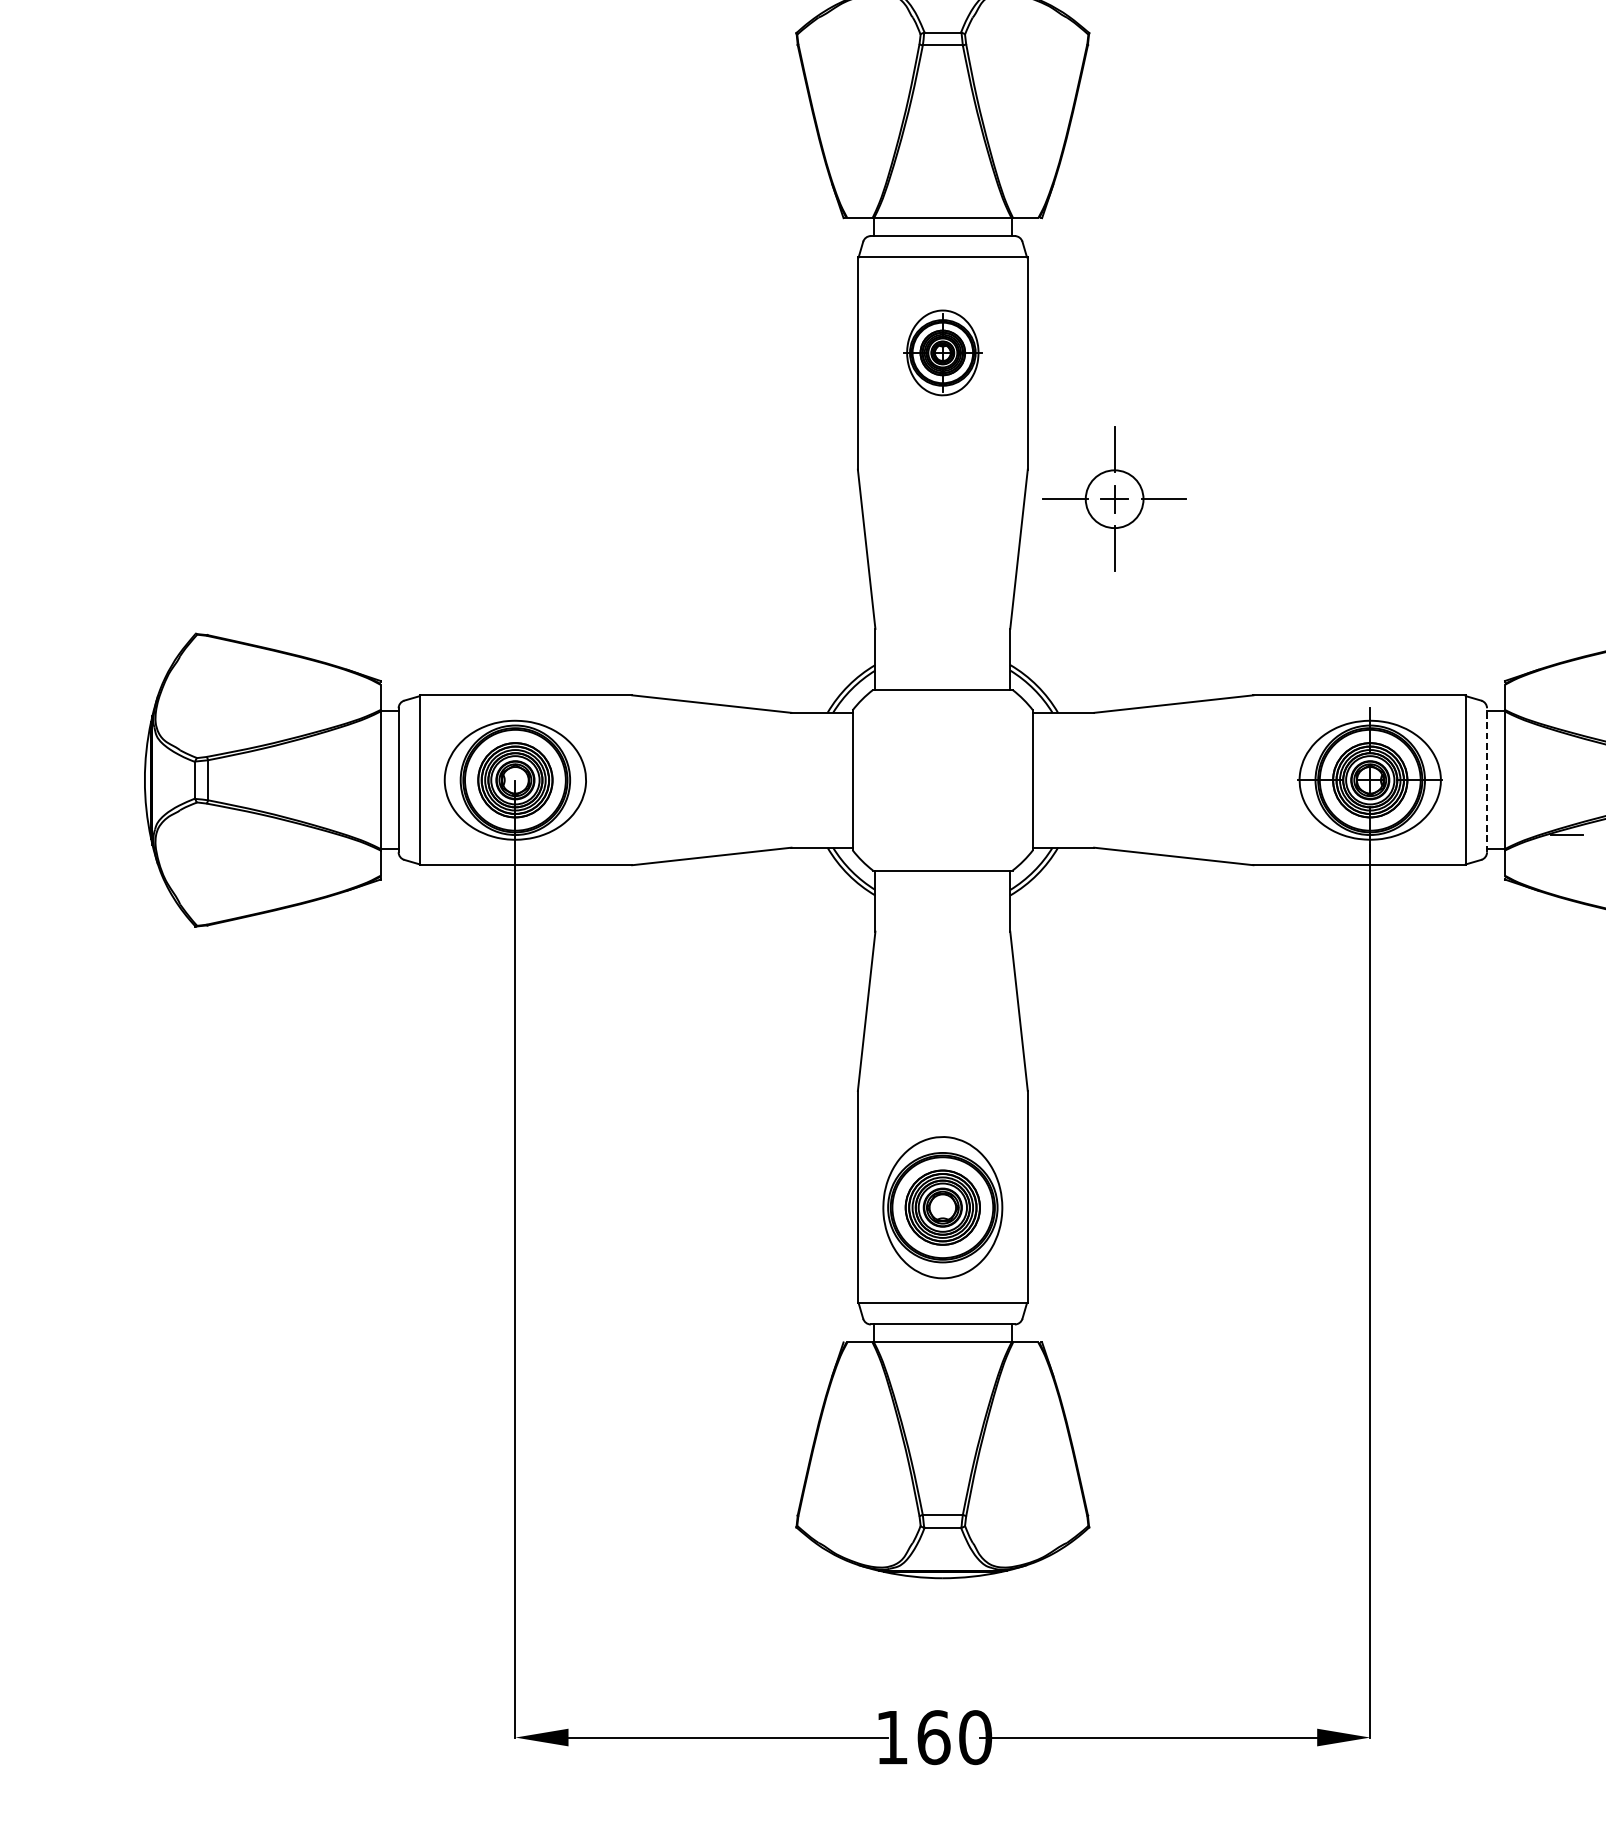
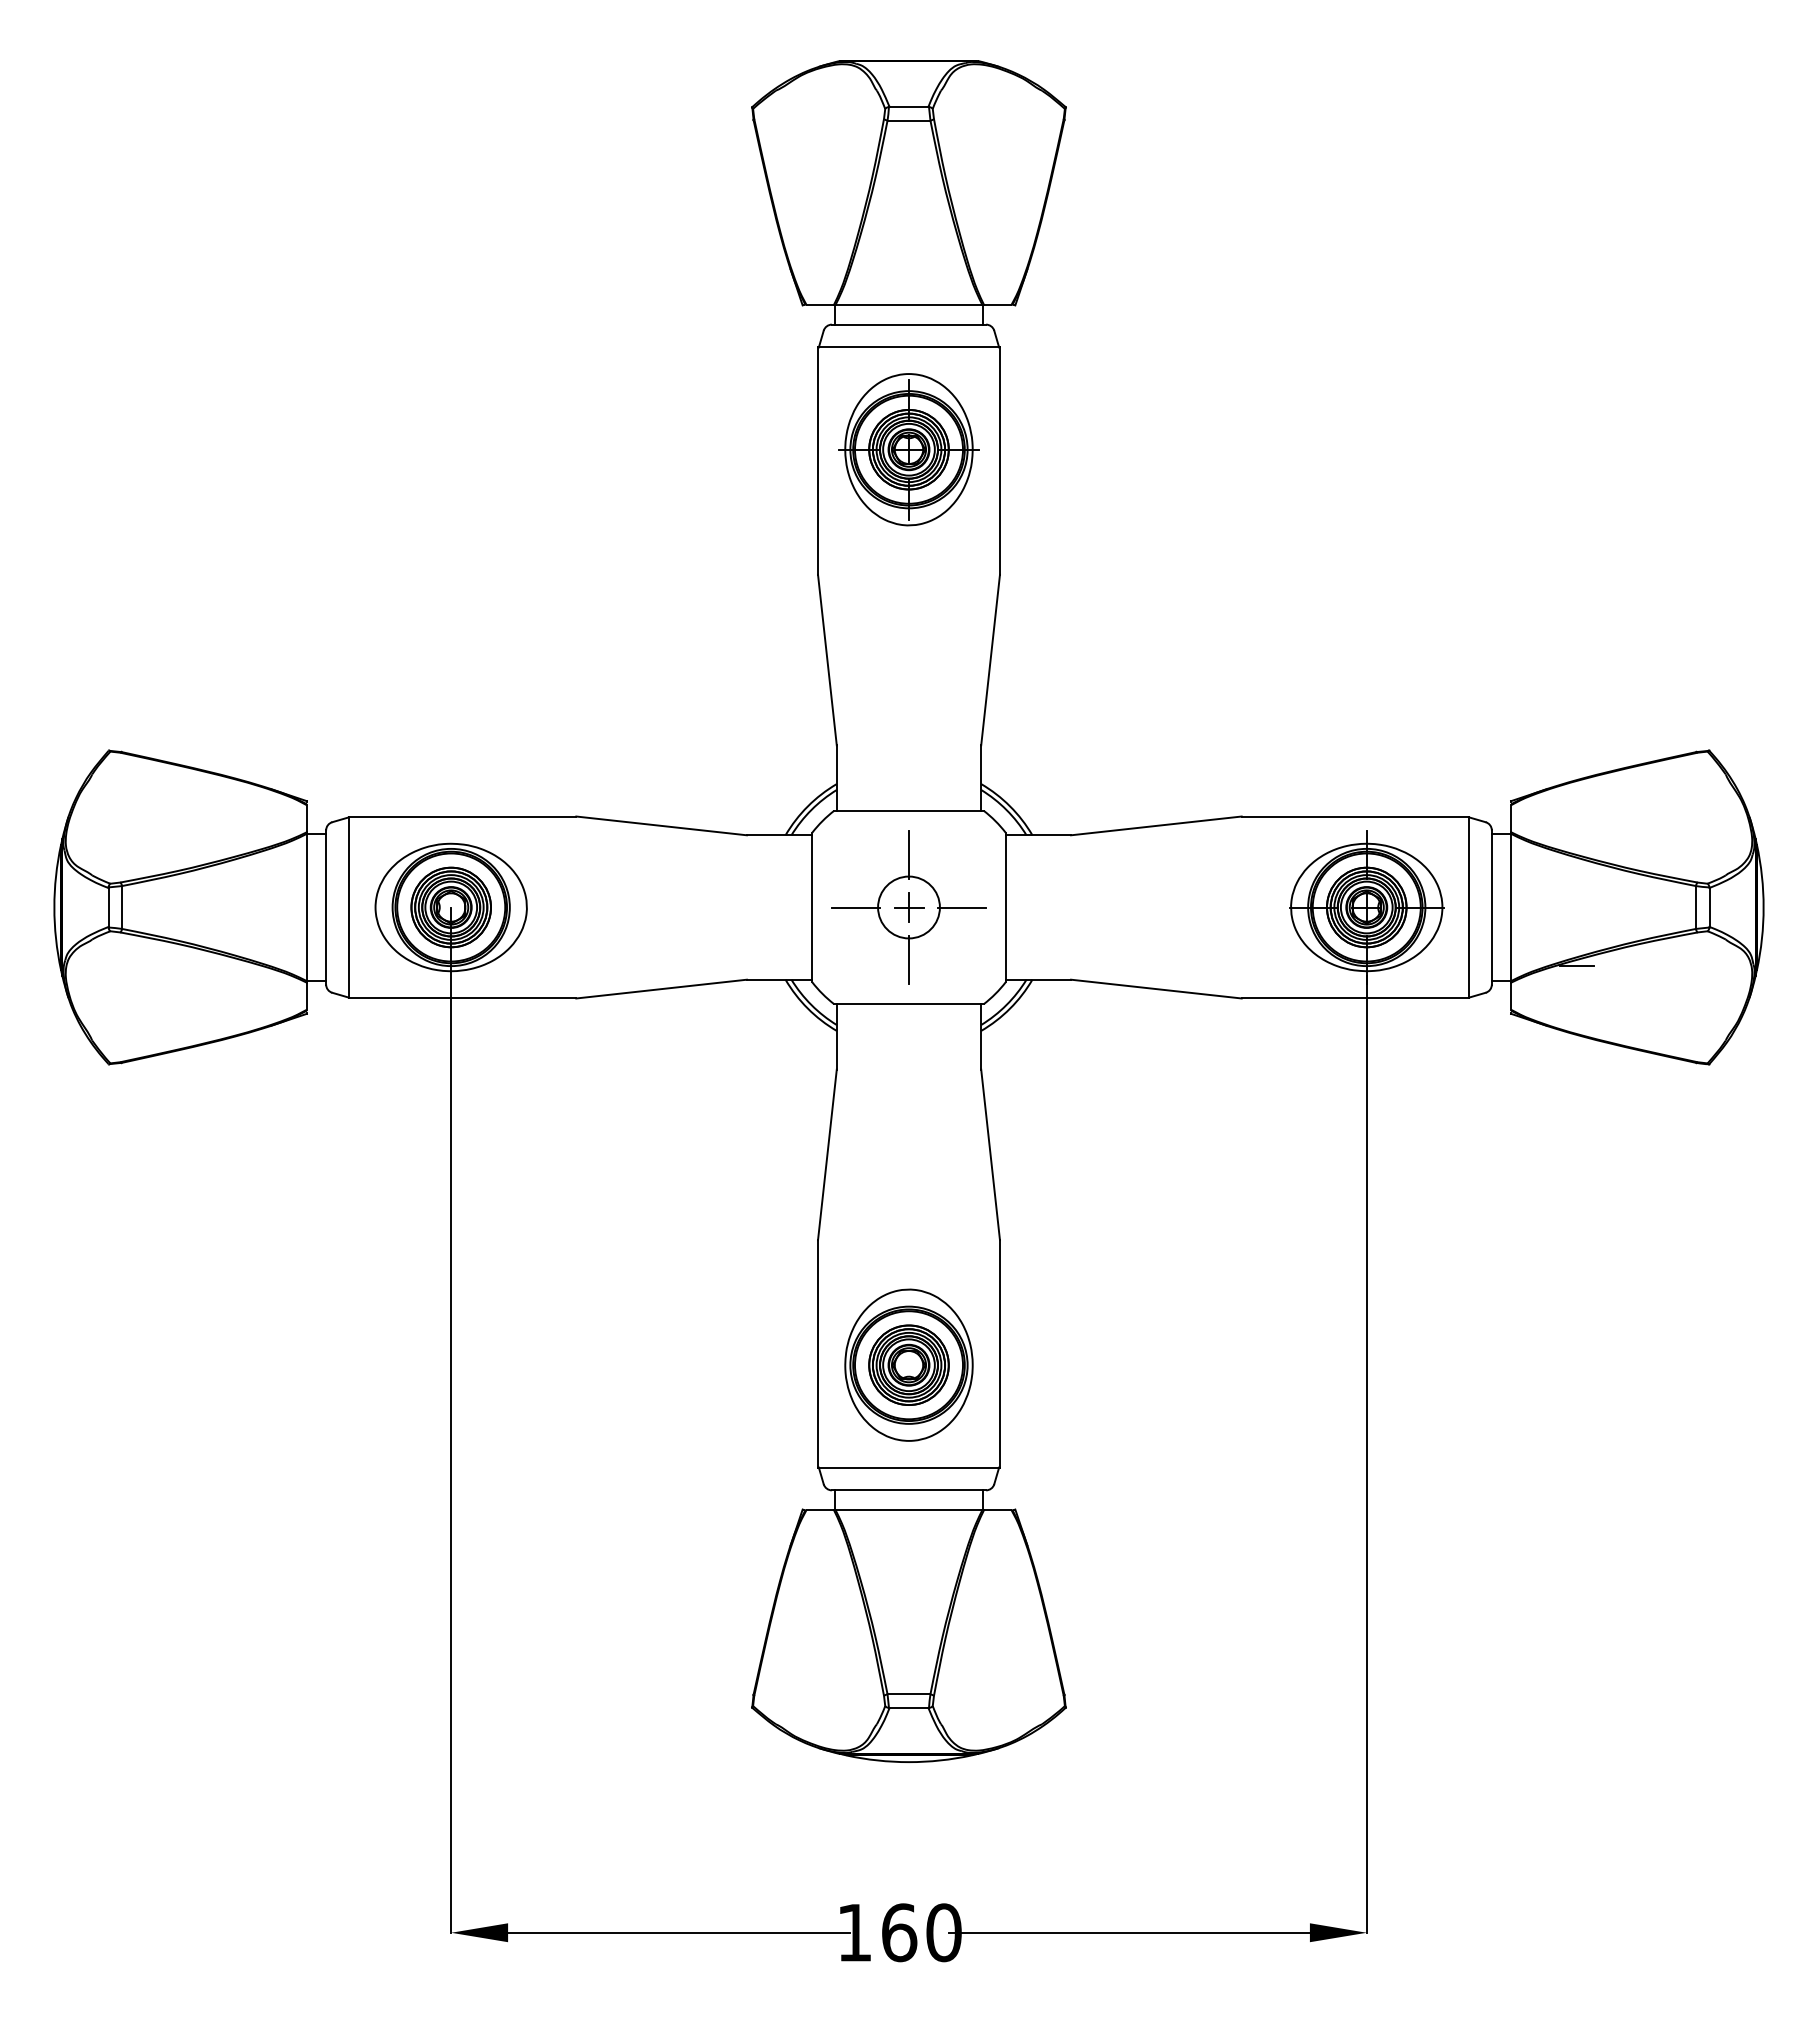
part: (942, 352) -> (908, 449), size x1.67
part: (1114, 499) -> (908, 907), moved
line: (1486, 780) -> (1491, 907), dashed -> solid

